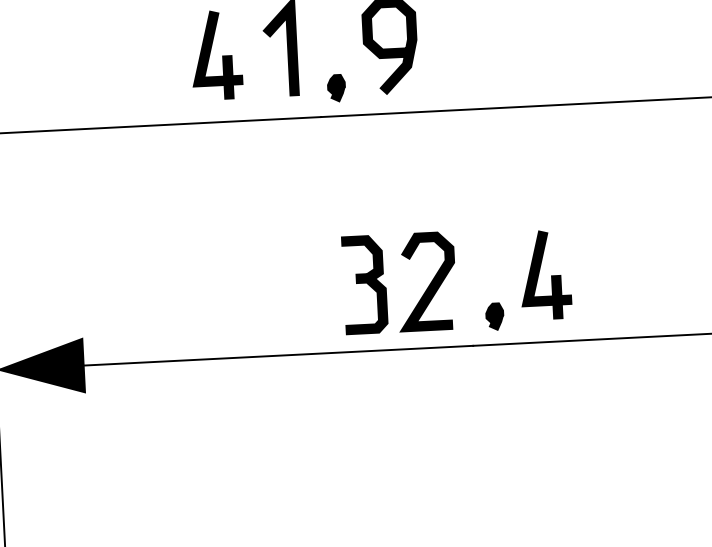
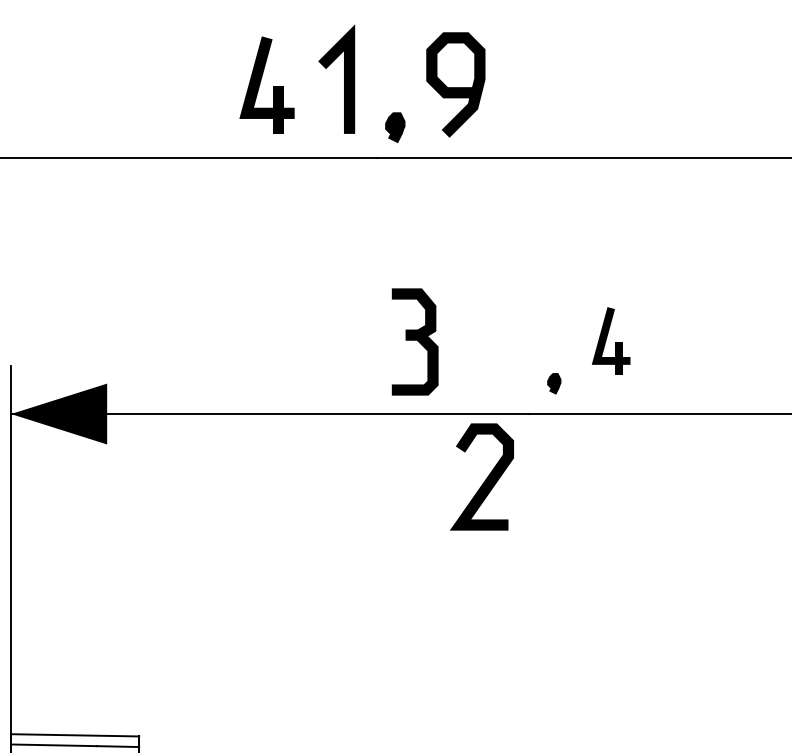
part: (544, 274) -> (610, 340), size x0.7
curve: (429, 283) -> (485, 479), moved
part: (495, 316) -> (554, 383), size x0.7

